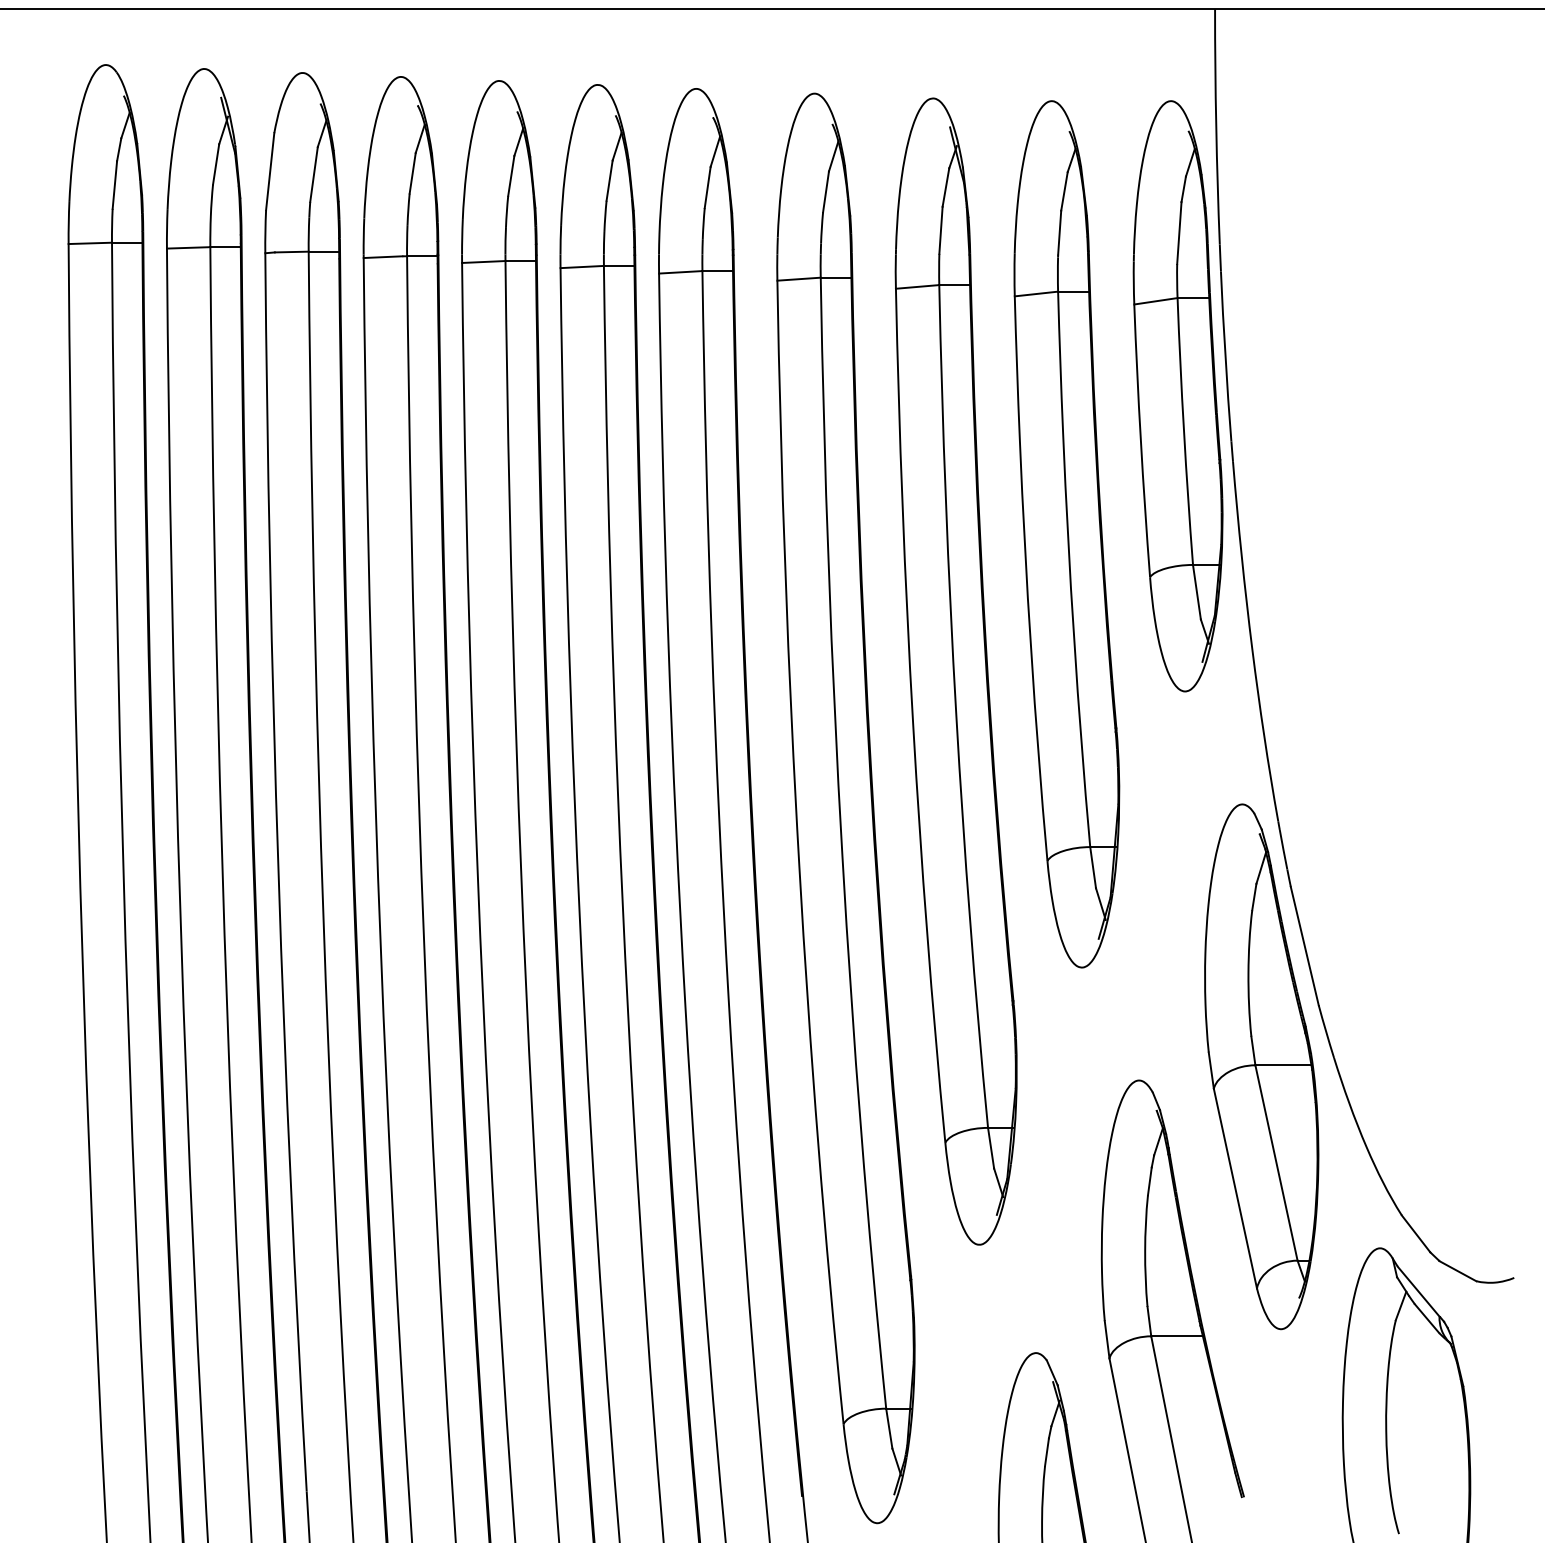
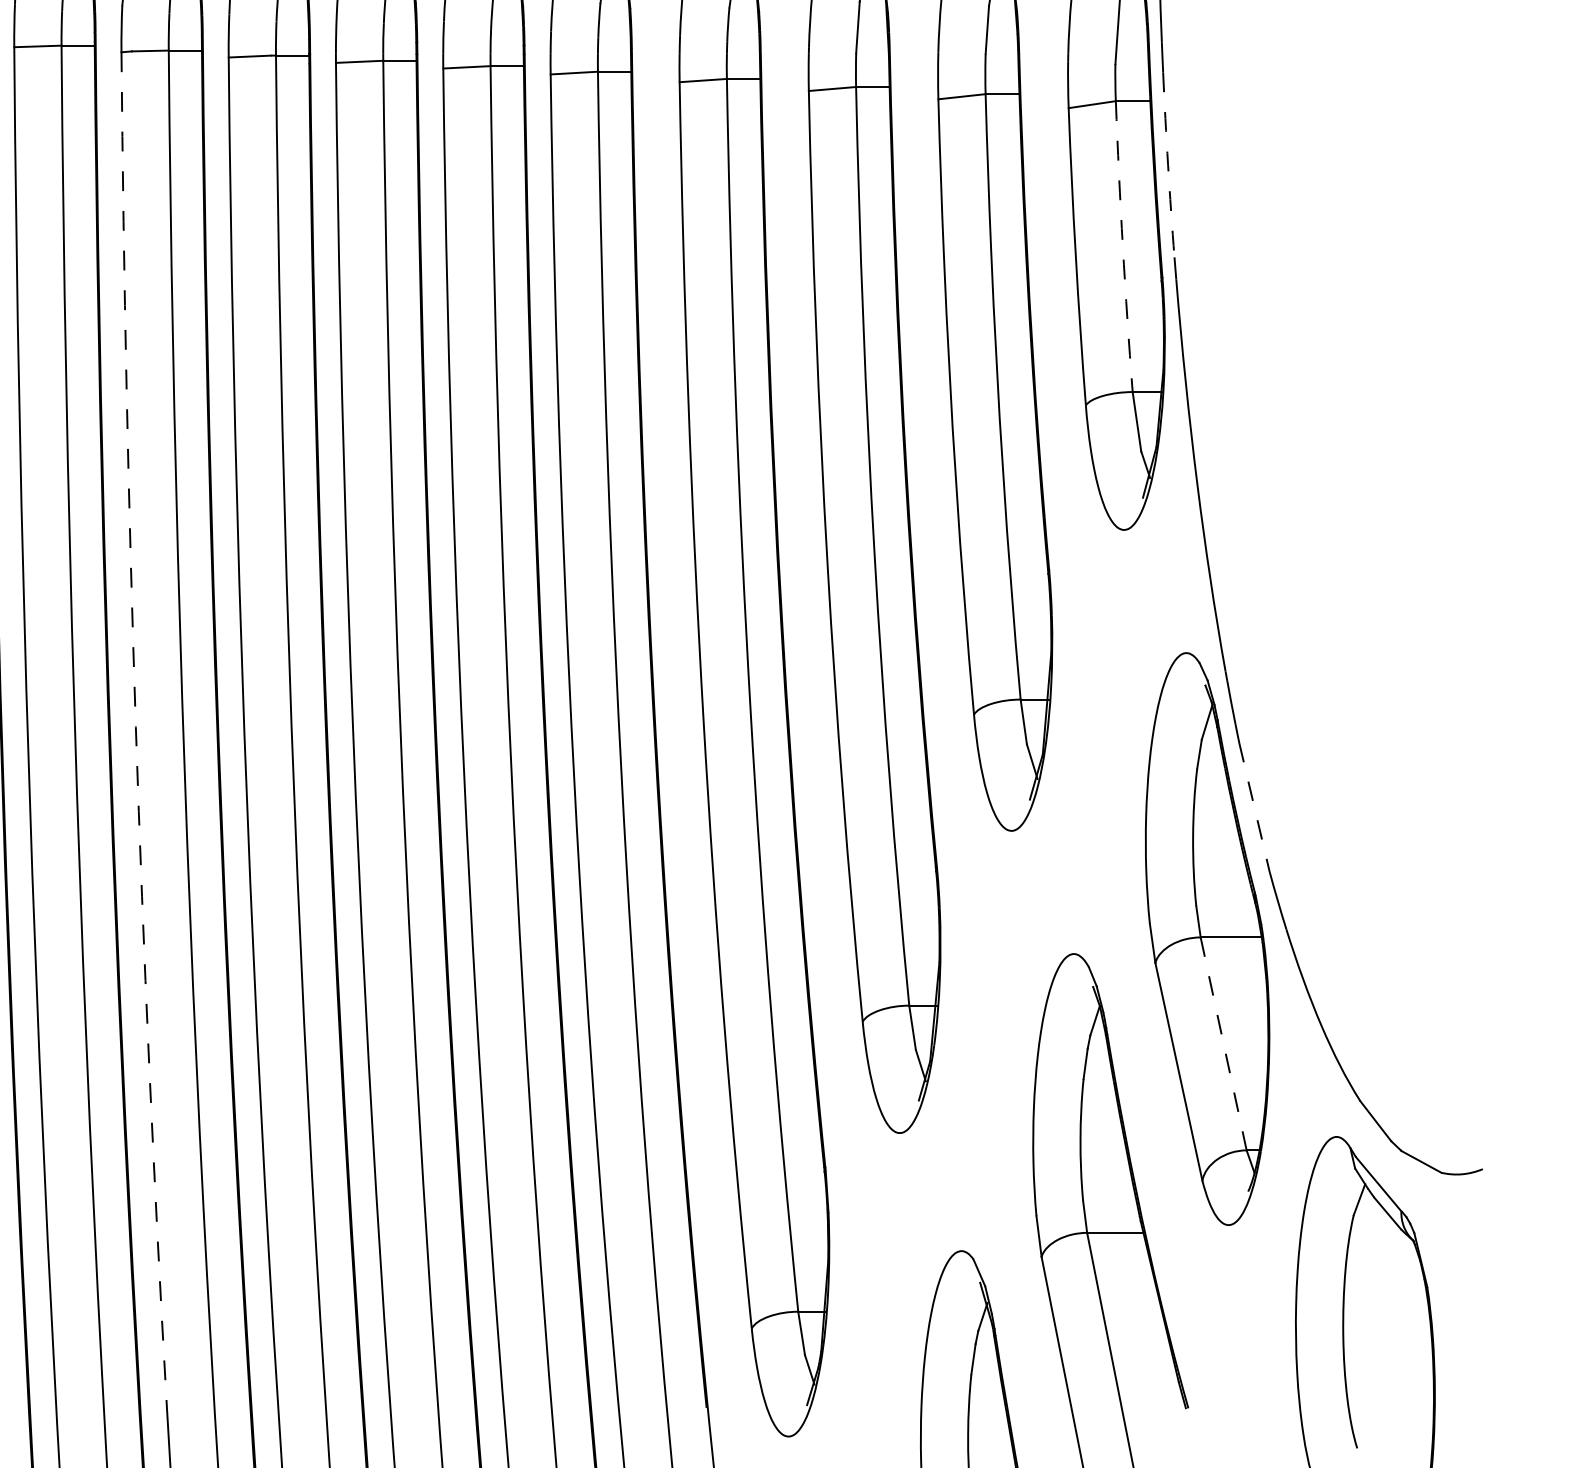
arc: (1225, 356) -> (1168, 164), solid -> dashed
arc: (1184, 431) -> (1123, 246), solid -> dashed
arc: (278, 872) -> (135, 727), solid -> dashed
line: (1304, 946) -> (1254, 807), solid -> dashed
line: (1276, 1162) -> (1223, 1043), solid -> dashed

